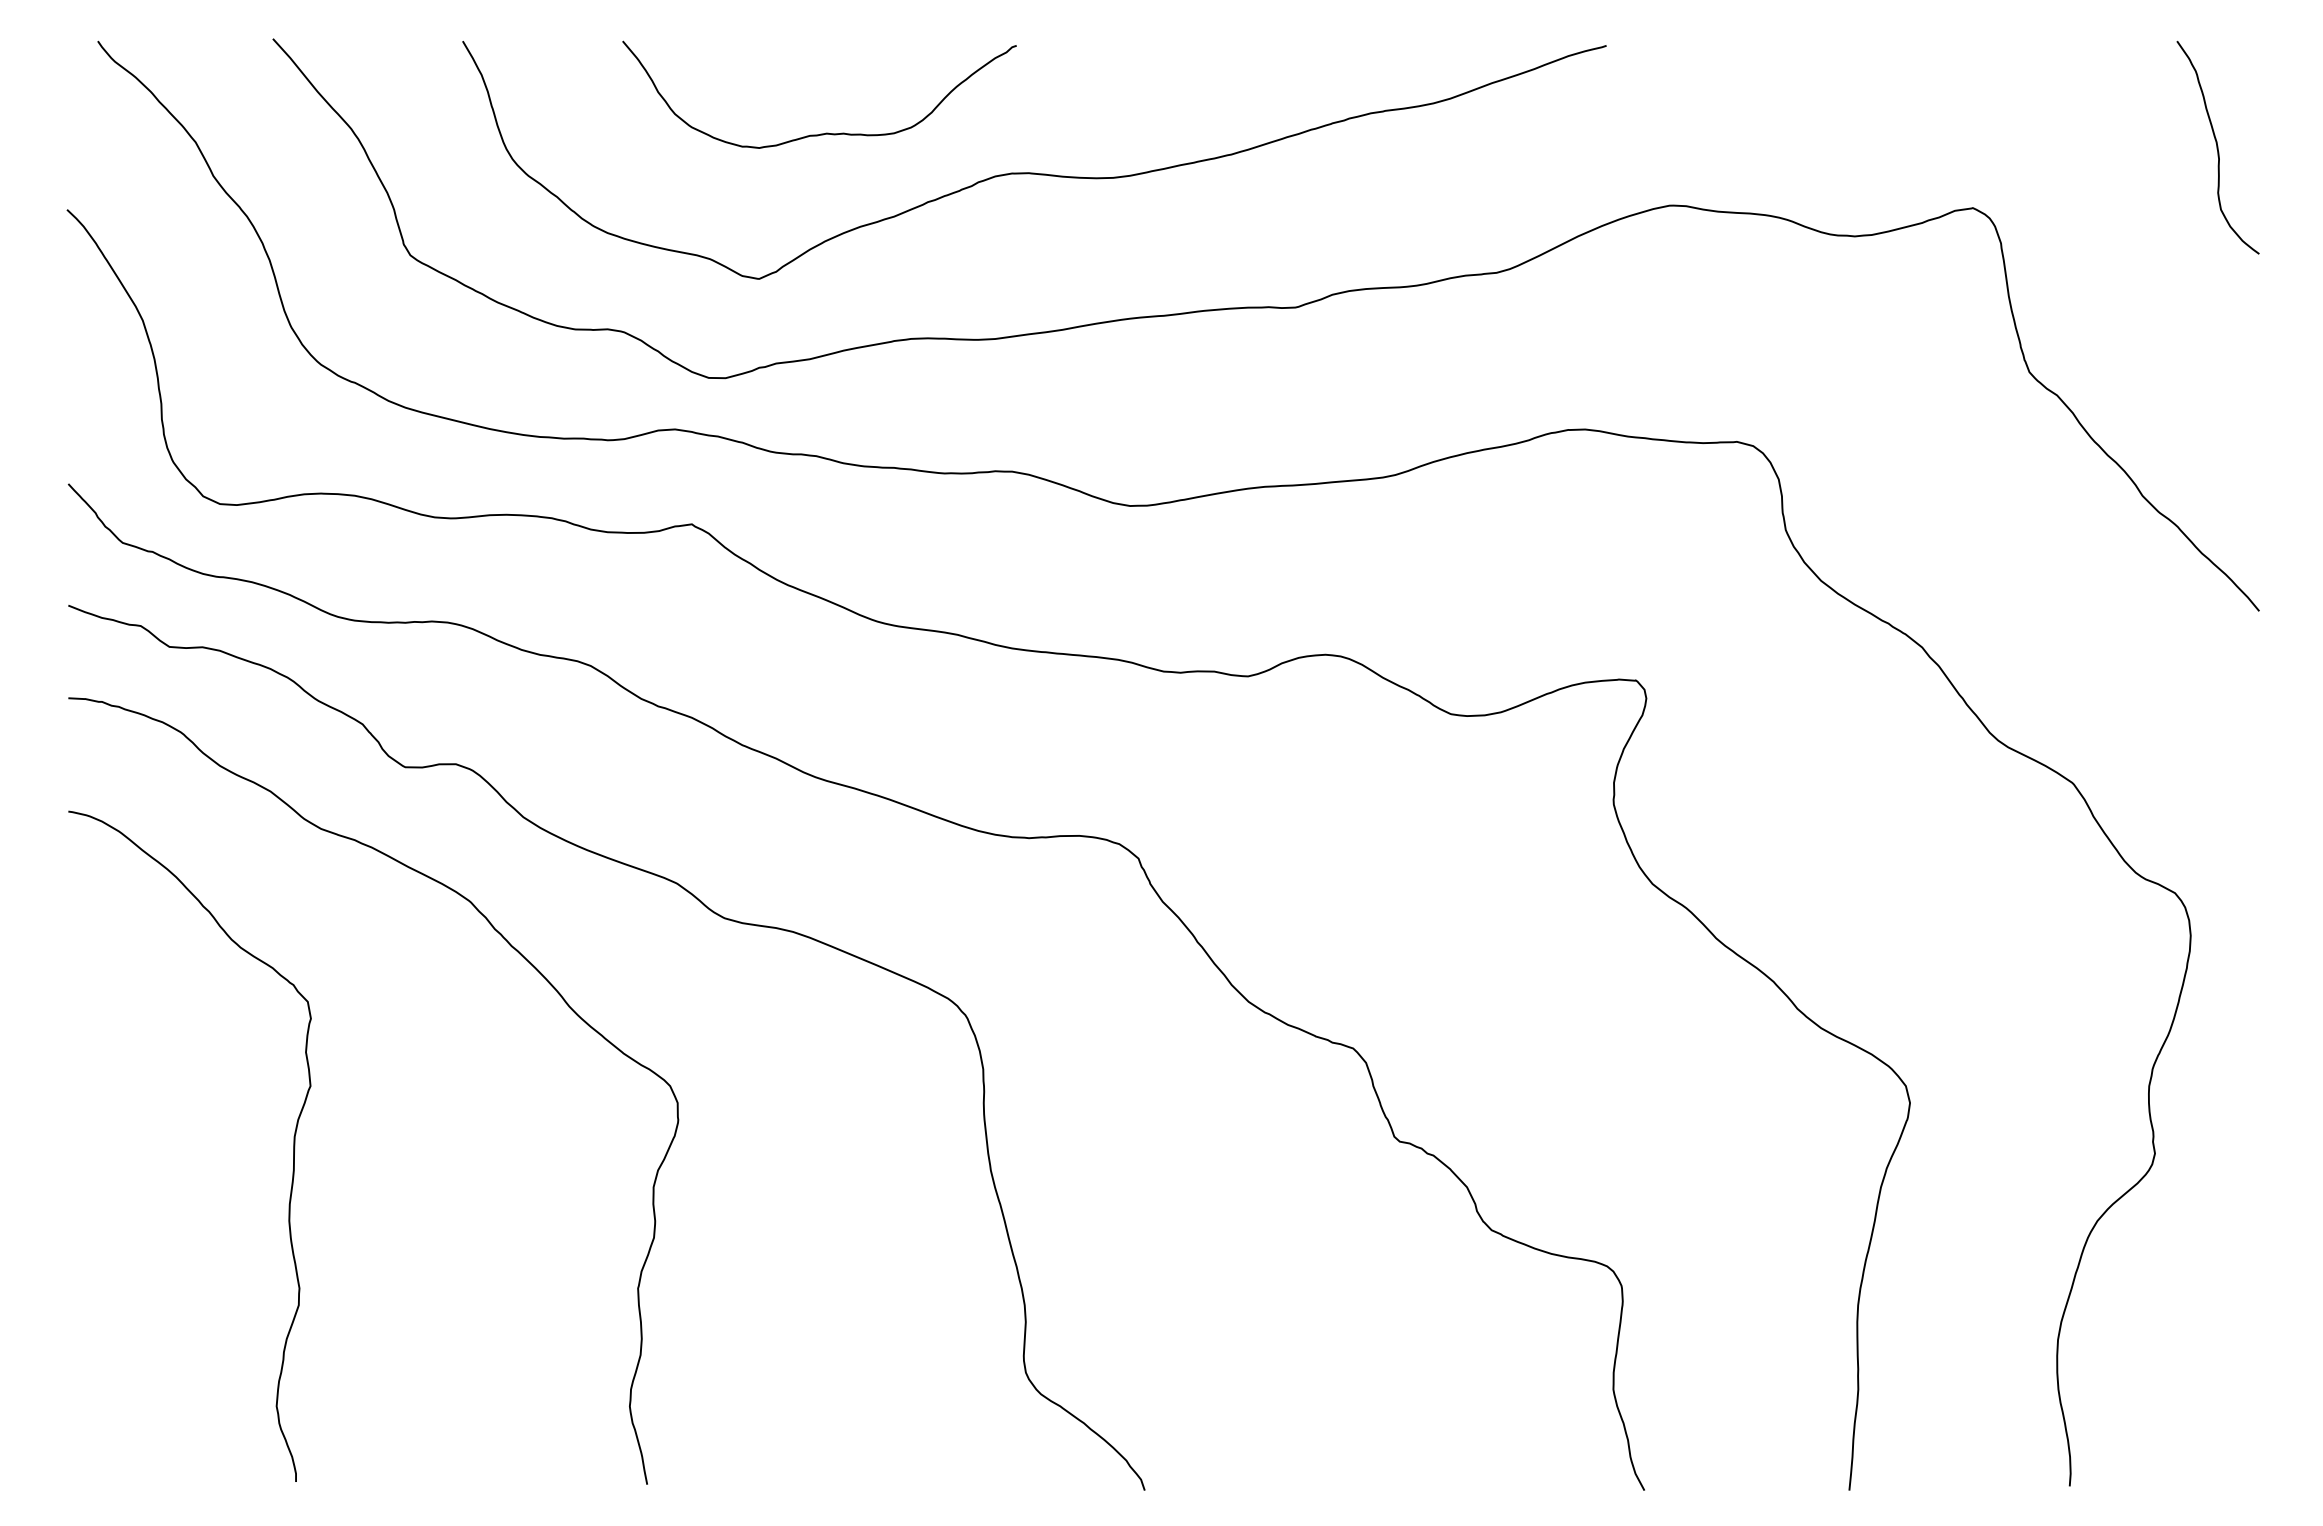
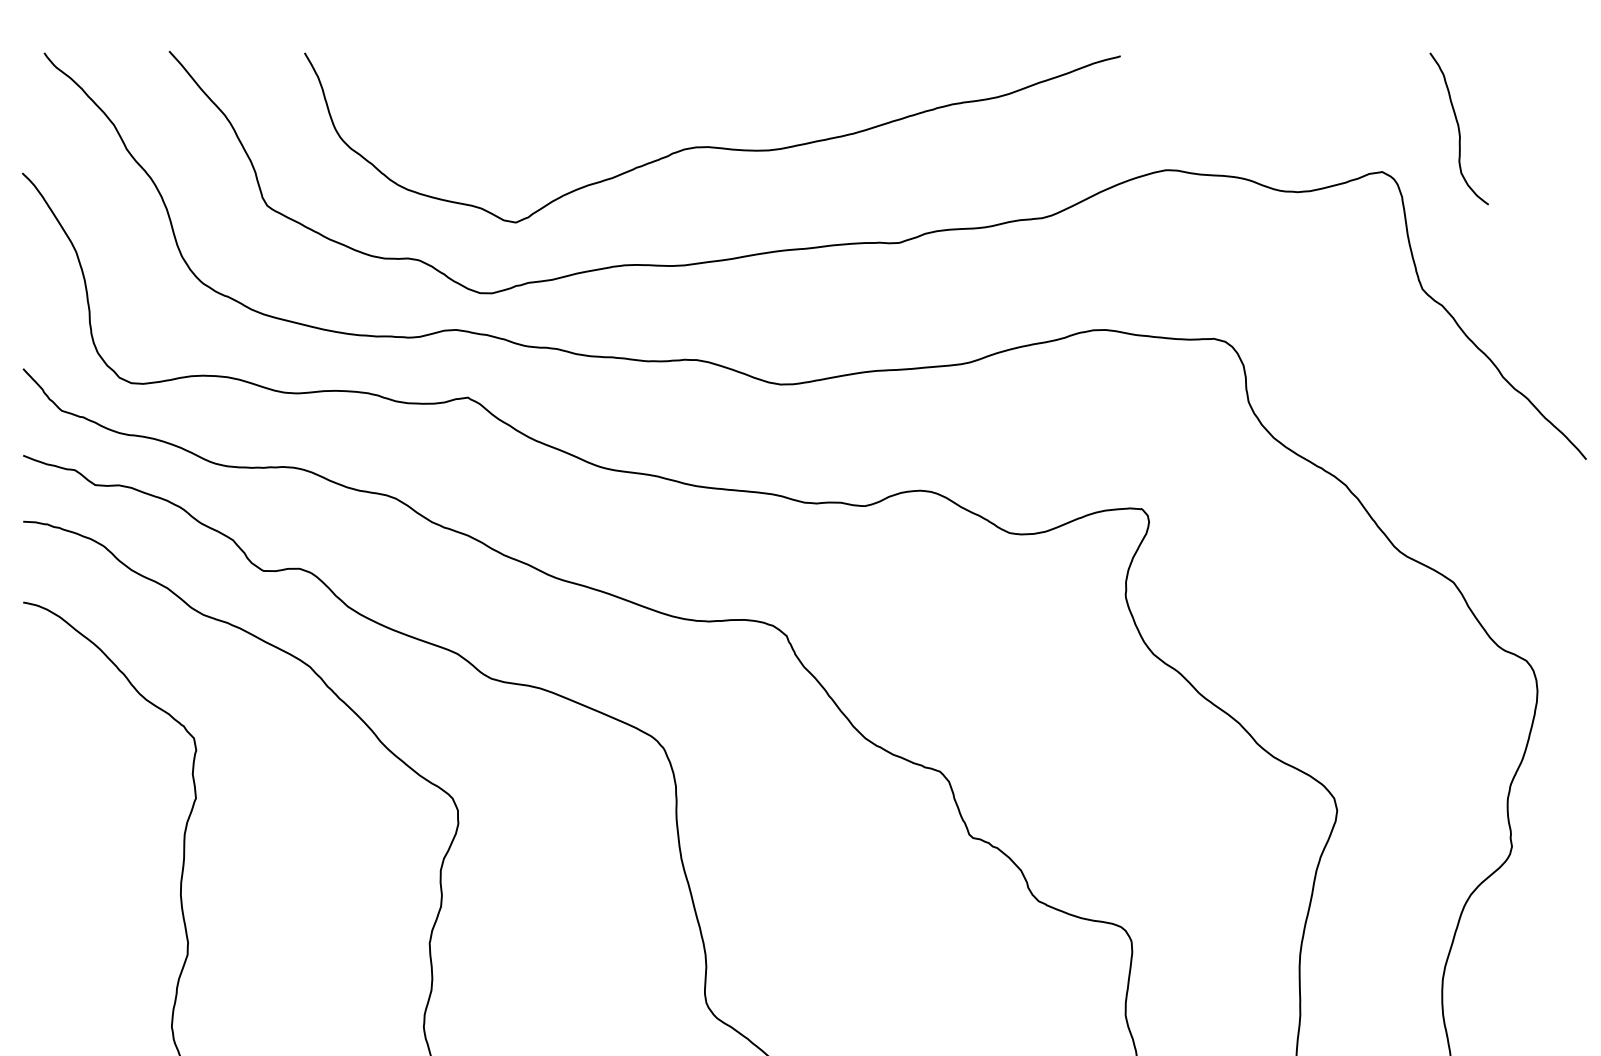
curve: (826, 132) -> (564, 118), removed
curve: (2217, 147) -> (1458, 128), moved

